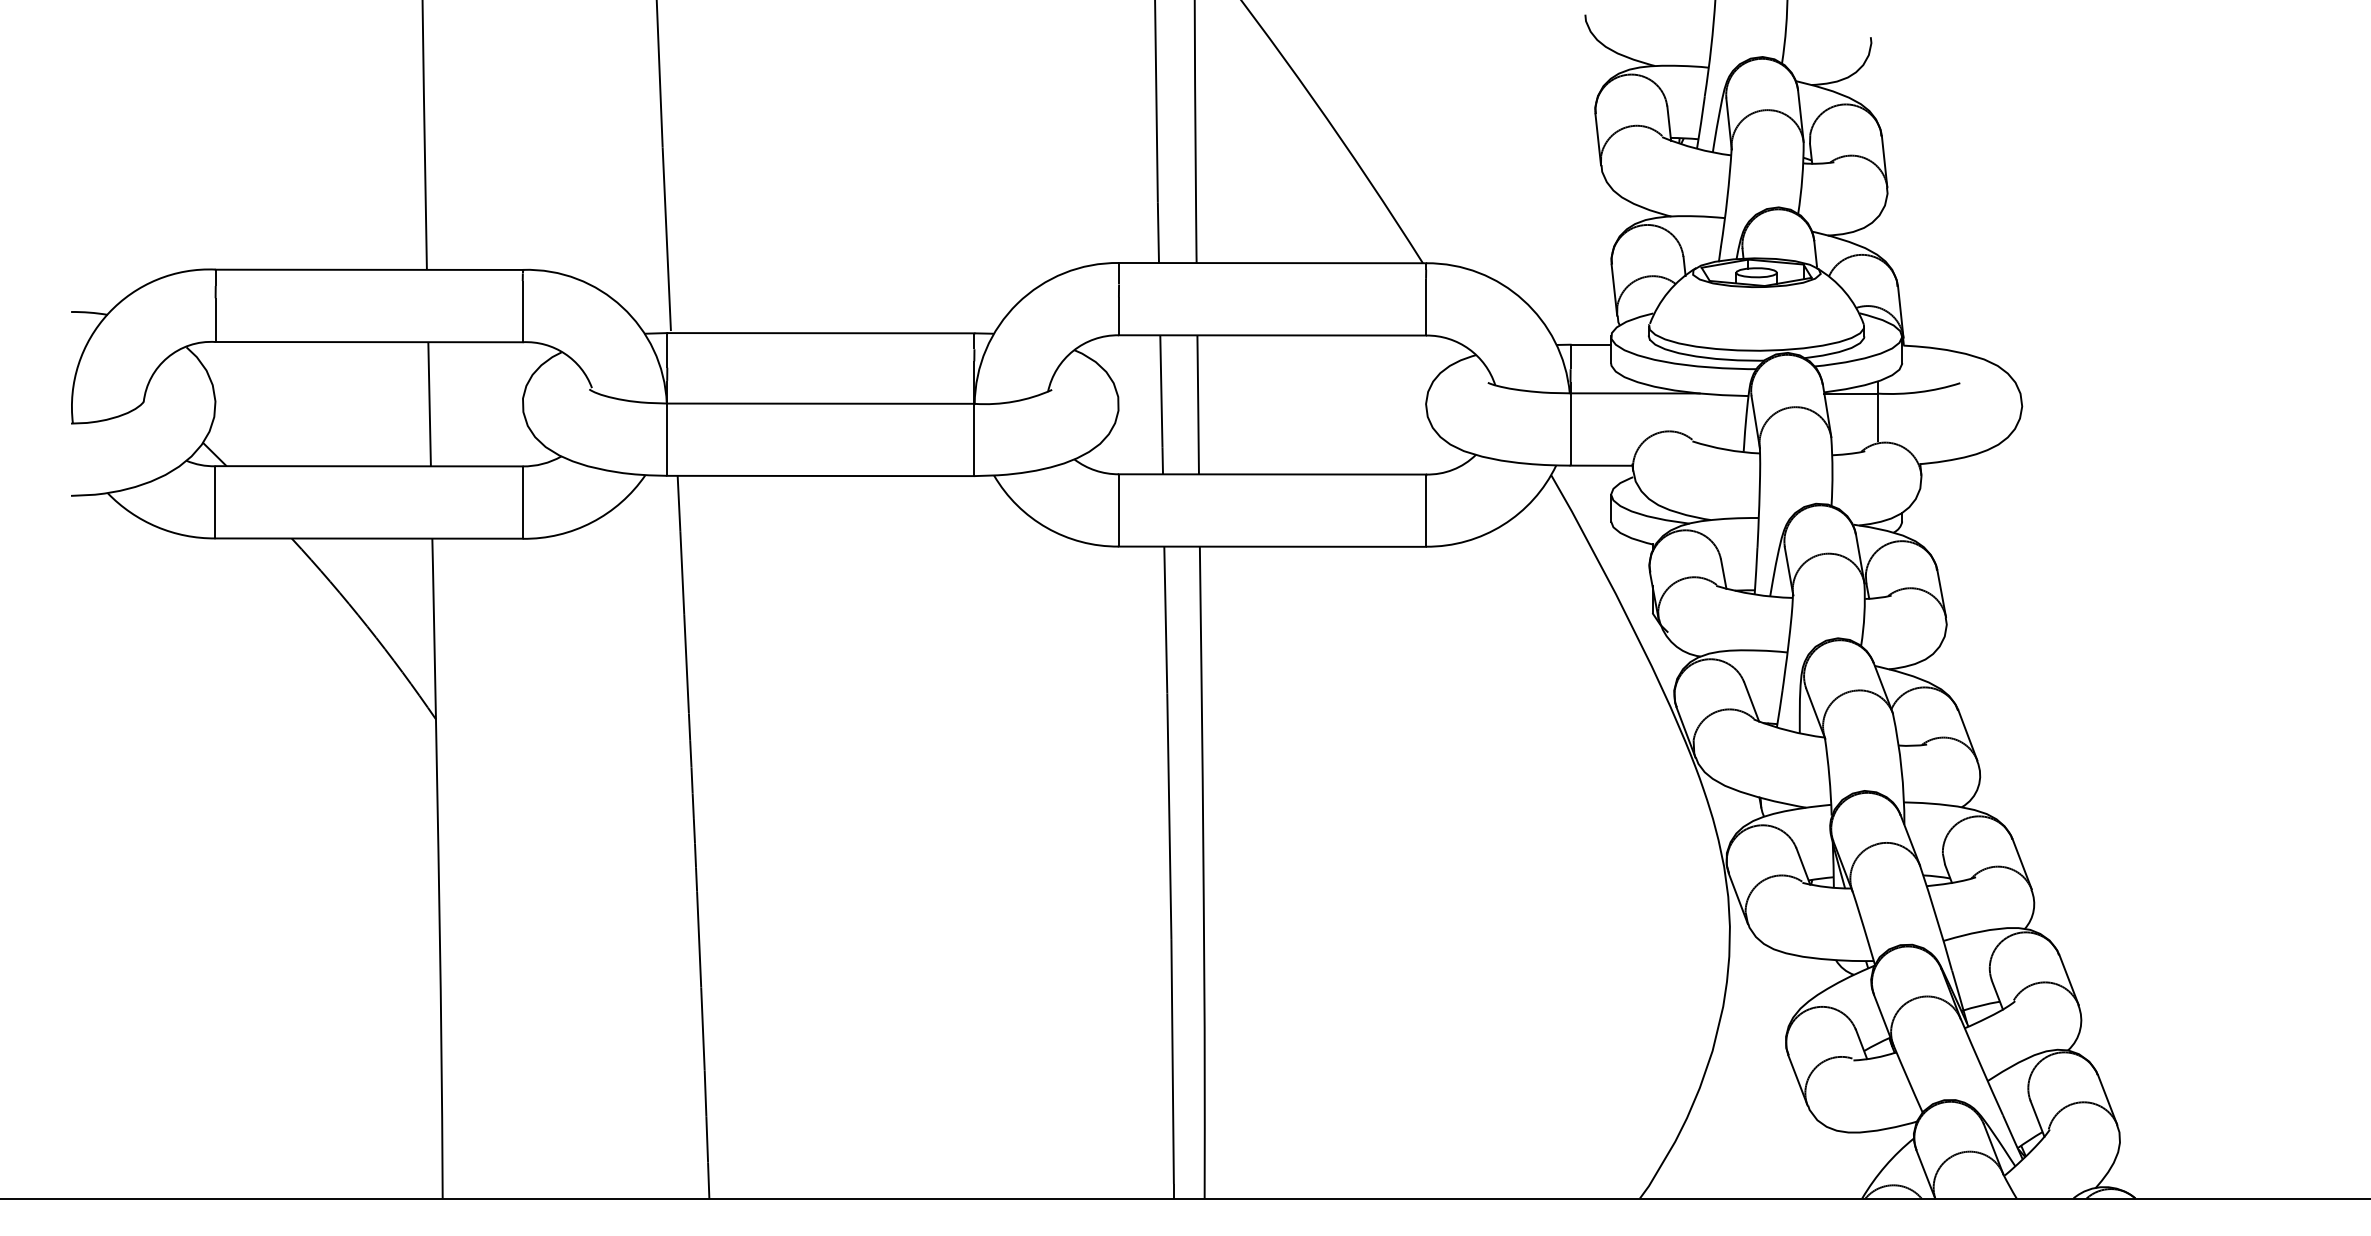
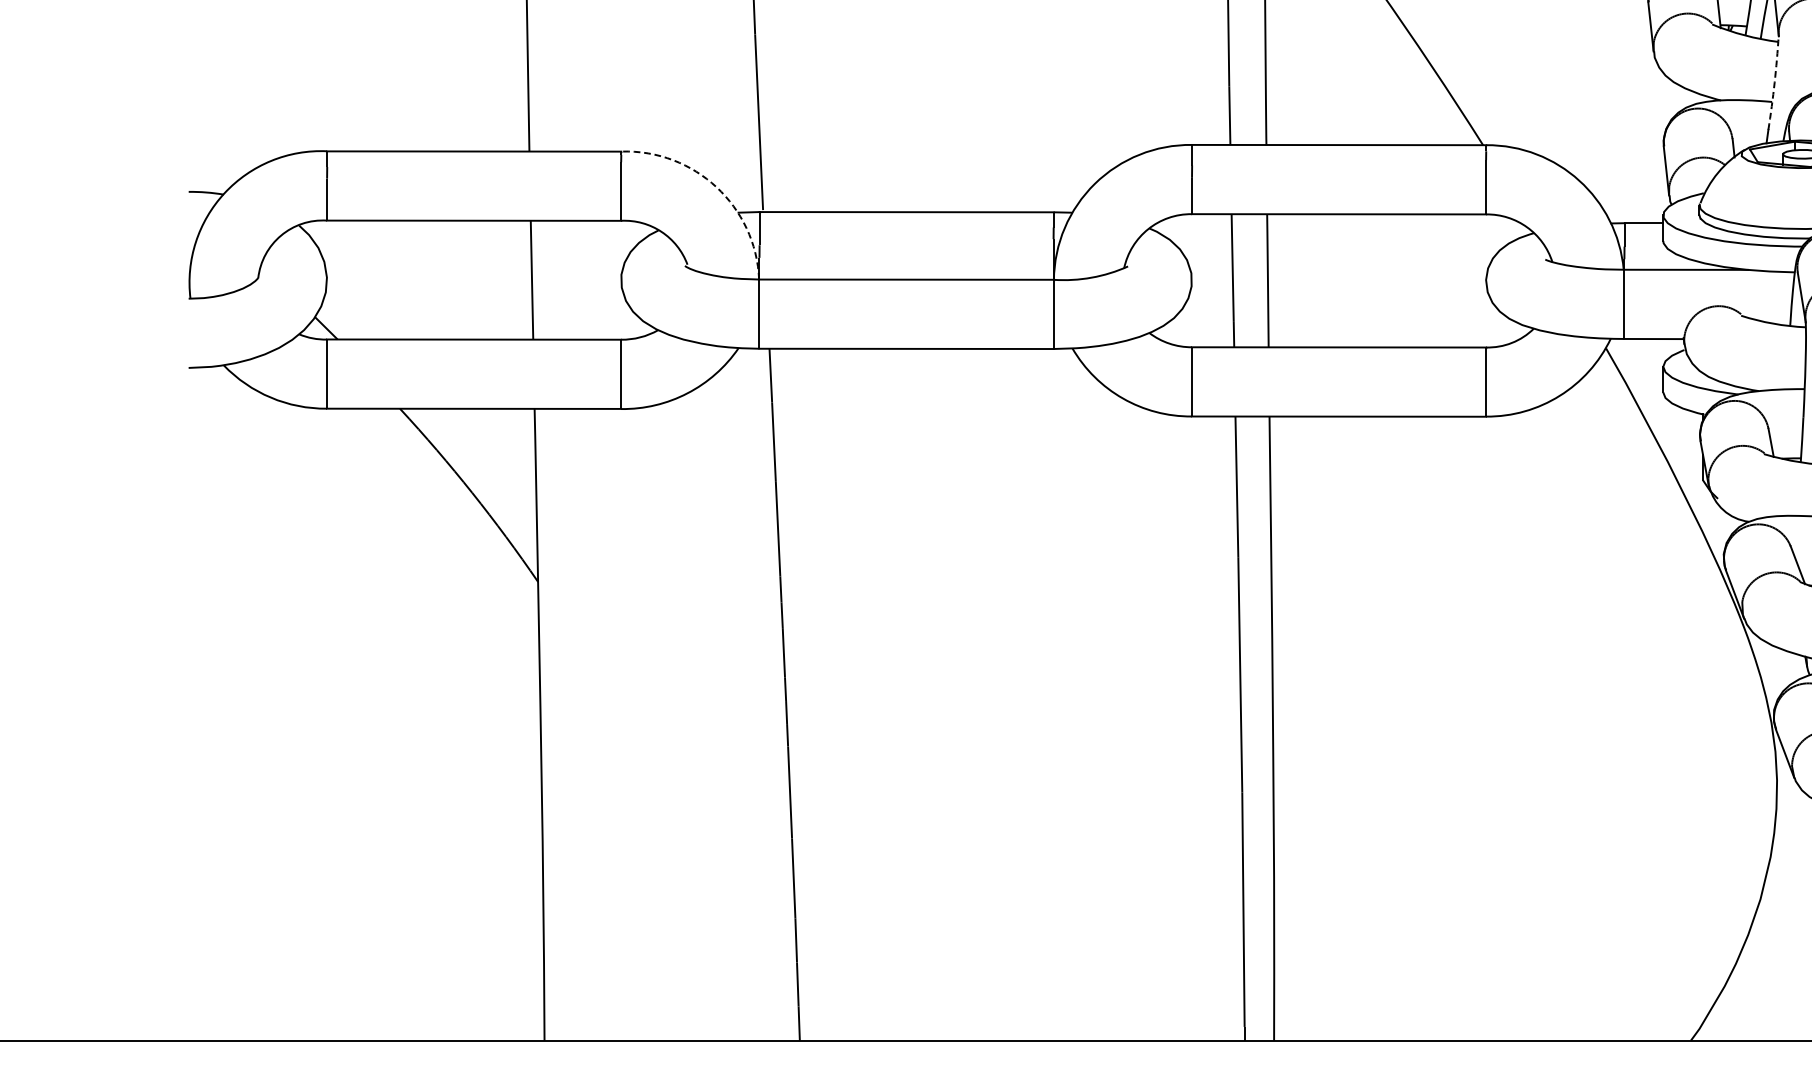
arc: (1727, 198) -> (1774, 83), solid -> dashed
arc: (622, 307) -> (716, 187), solid -> dashed

